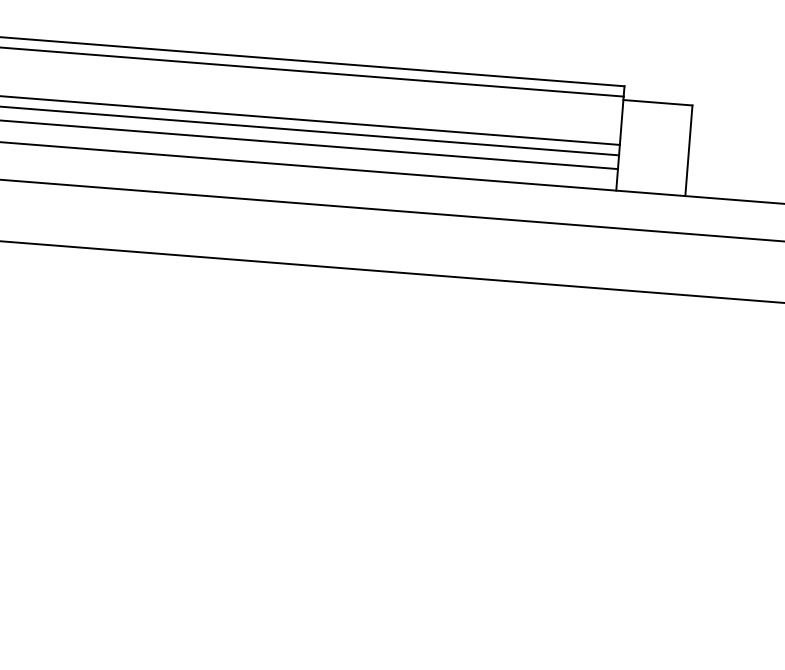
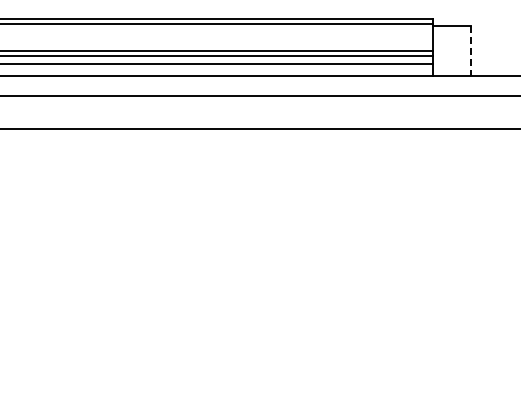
line: (688, 150) -> (470, 50), solid -> dashed

